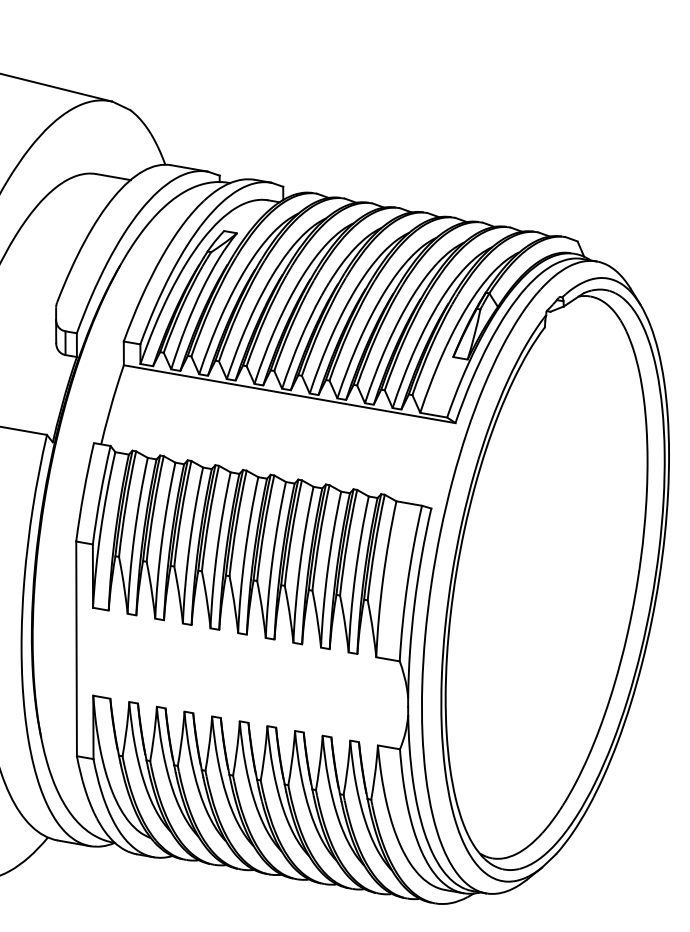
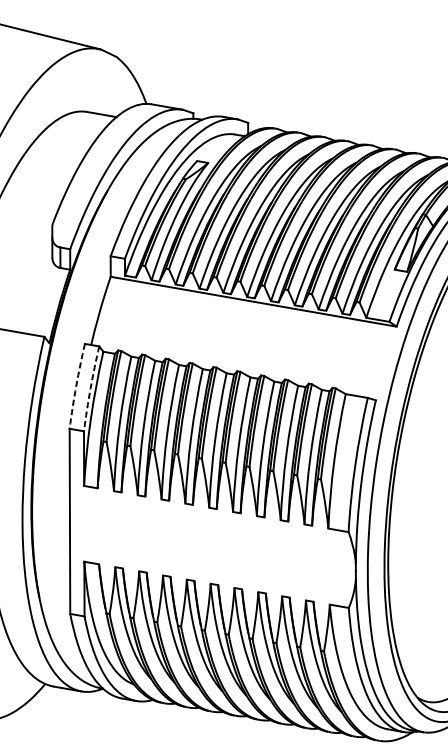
arc: (83, 492) -> (75, 386), solid -> dashed
arc: (100, 494) -> (90, 388), solid -> dashed

